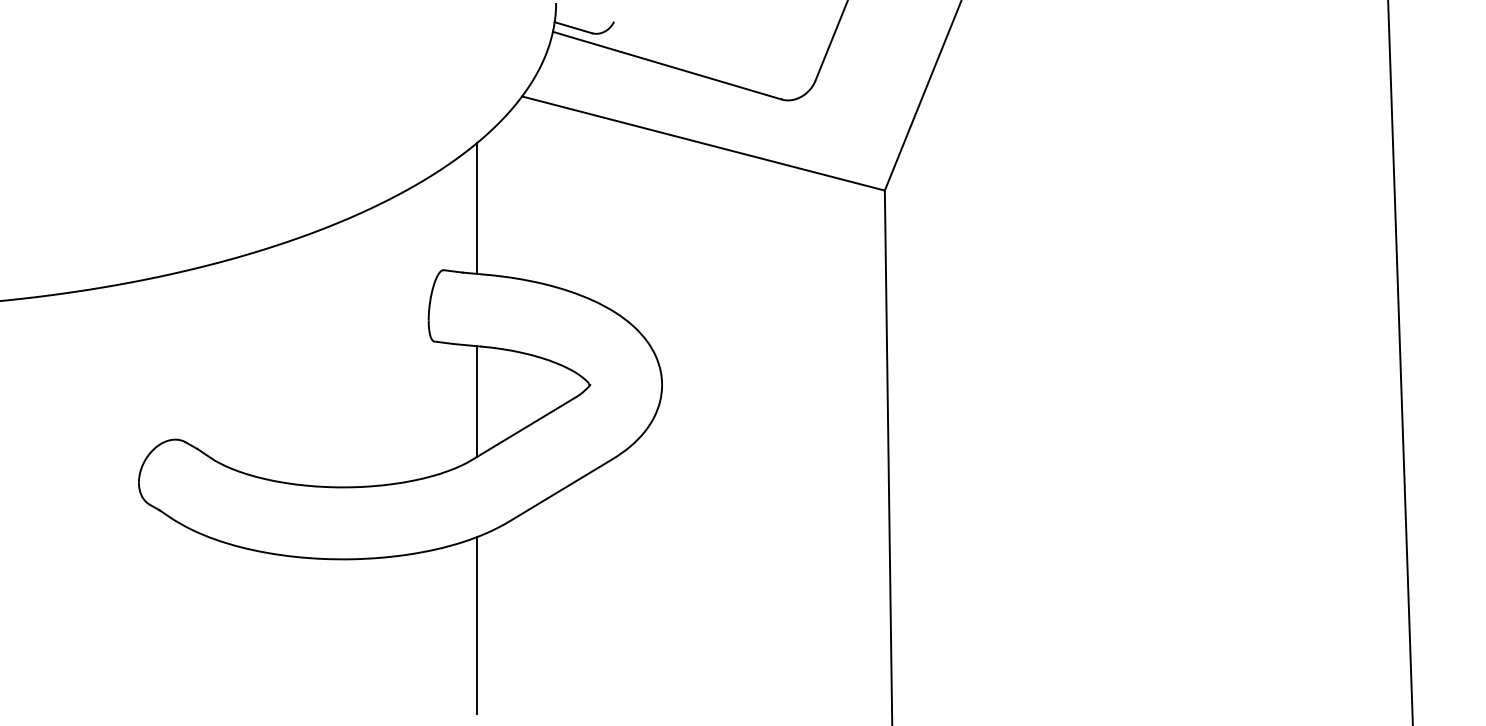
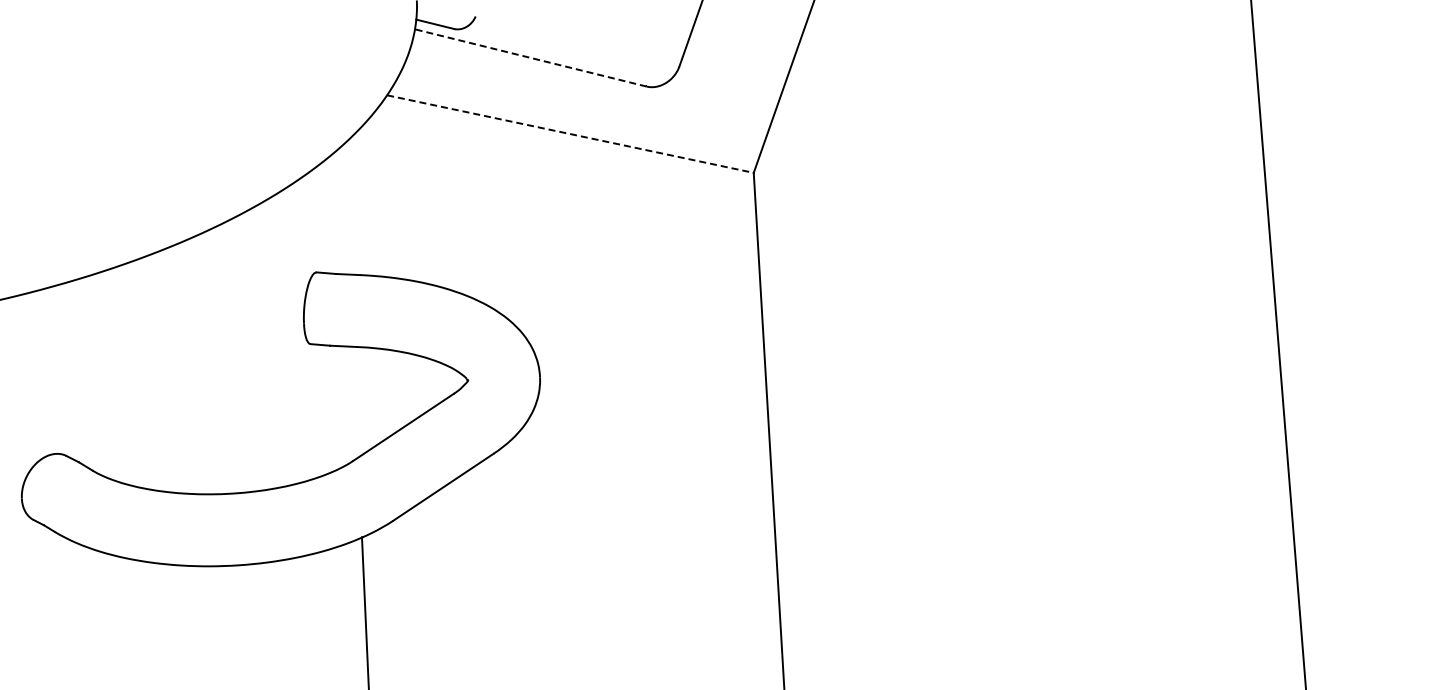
line: (666, 65) -> (529, 57), solid -> dashed
line: (703, 143) -> (570, 134), solid -> dashed
line: (476, 208) -> (346, 209), removed
line: (476, 401) -> (355, 402), removed

